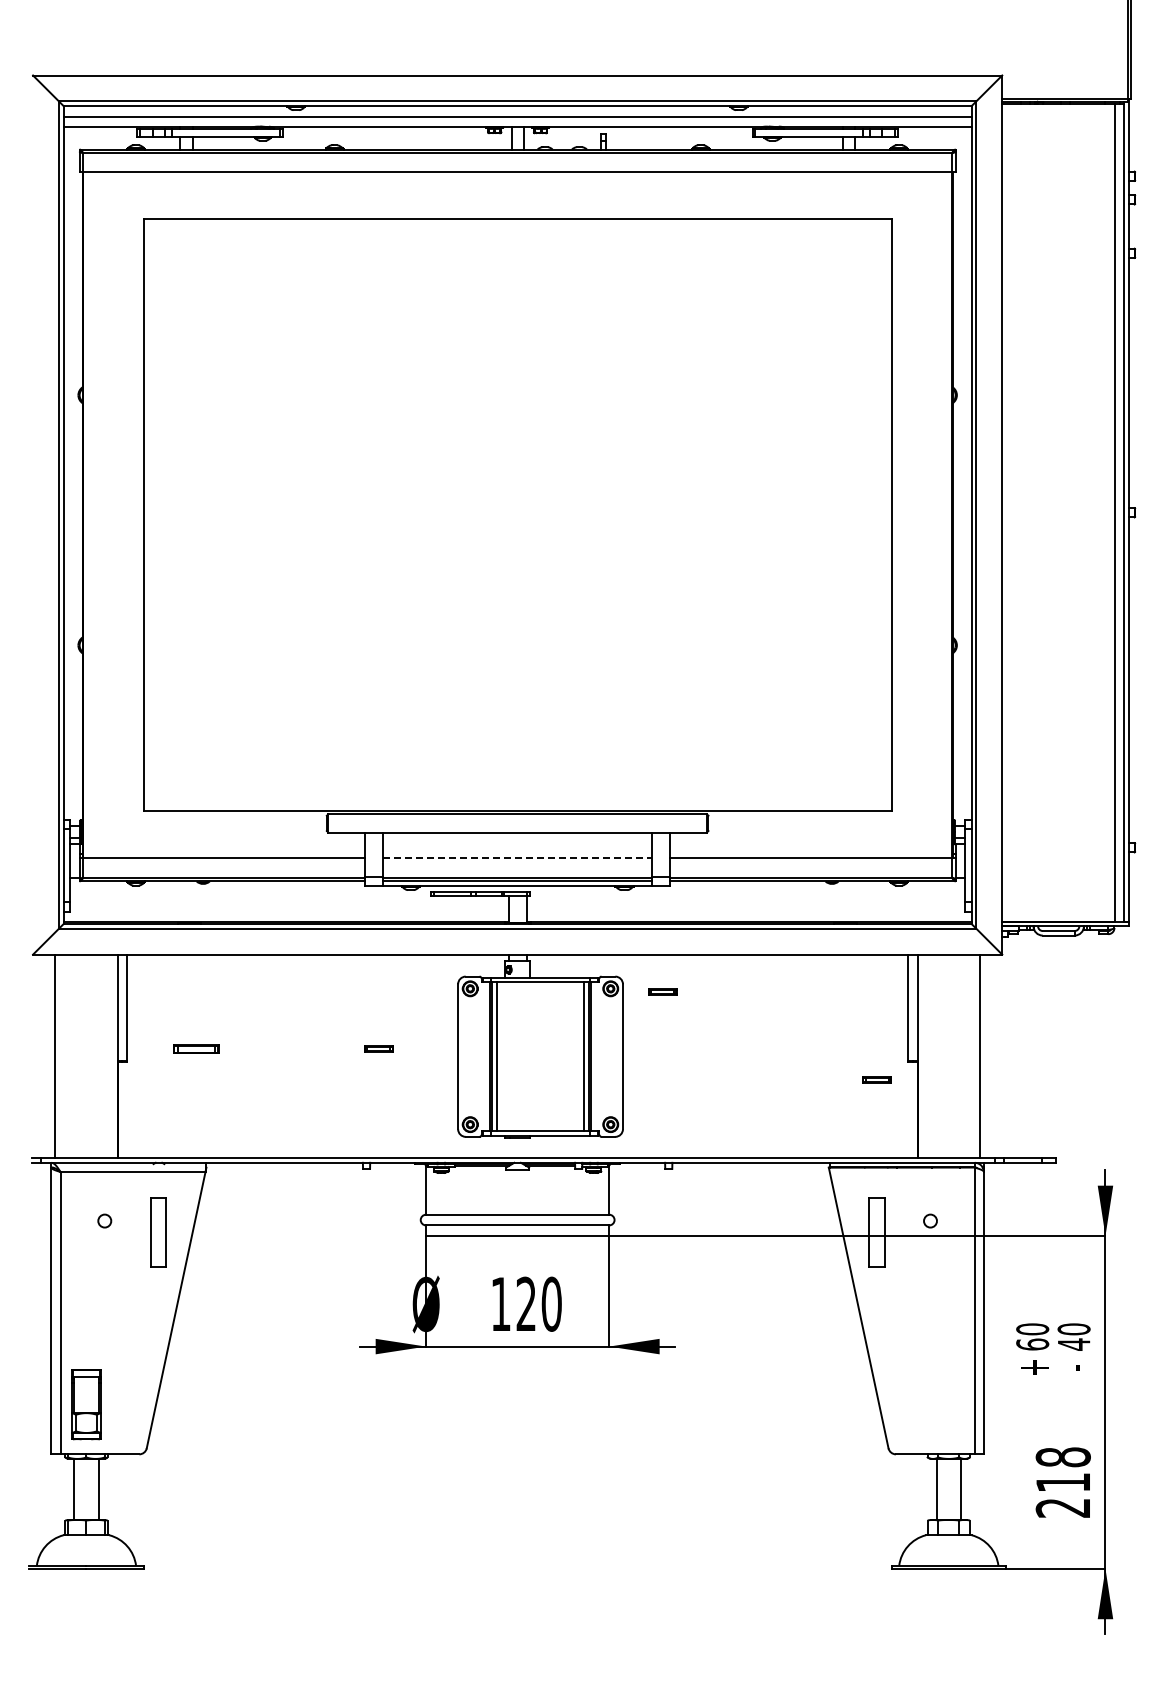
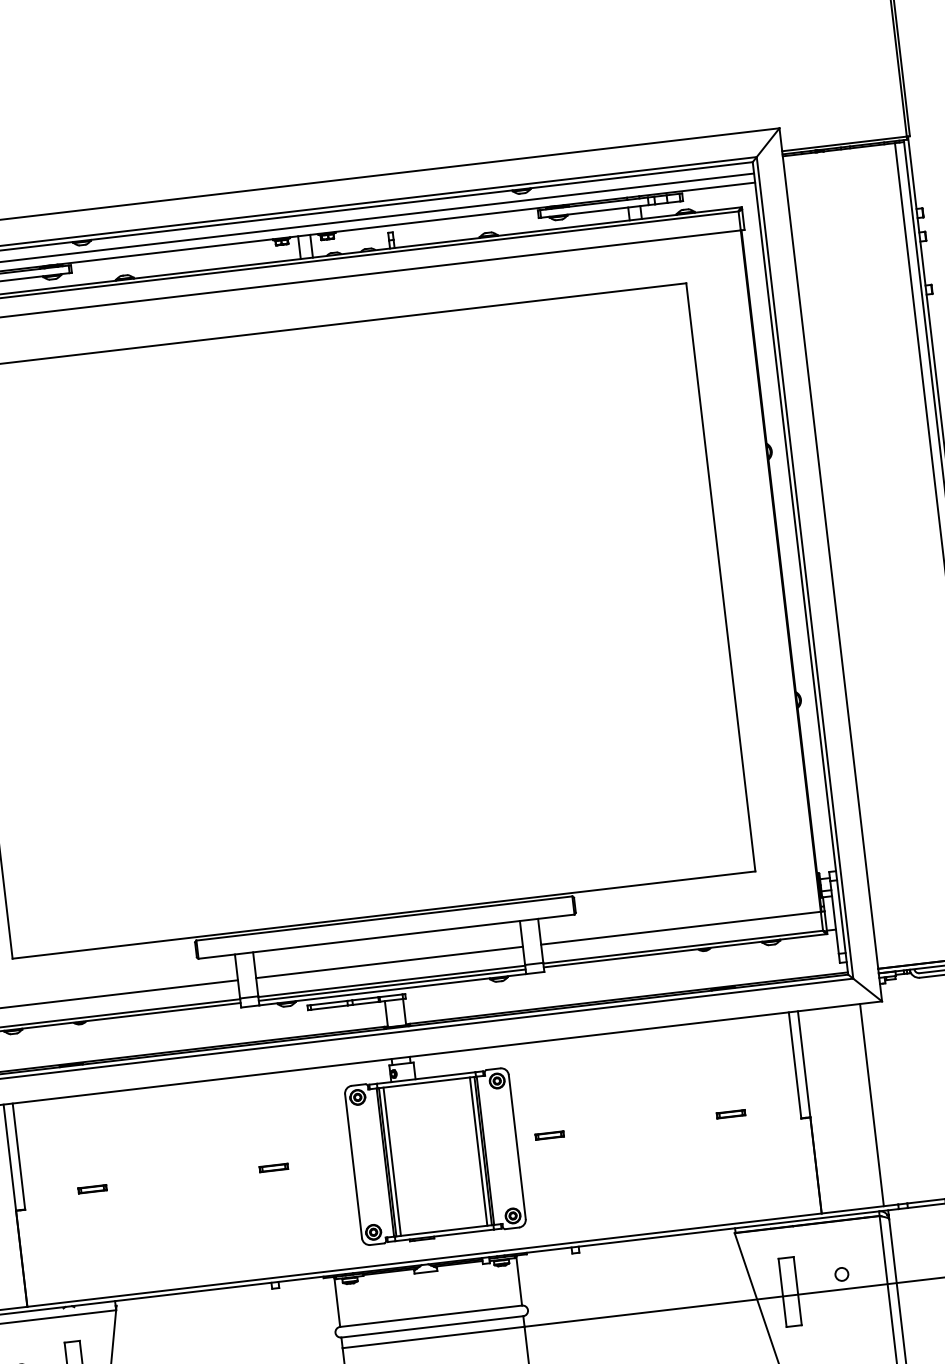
line: (518, 858) -> (390, 962), dashed -> solid
part: (662, 991) -> (549, 1134), moved
part: (195, 1048) -> (91, 1188), size x0.62
part: (876, 1079) -> (730, 1113), moved

